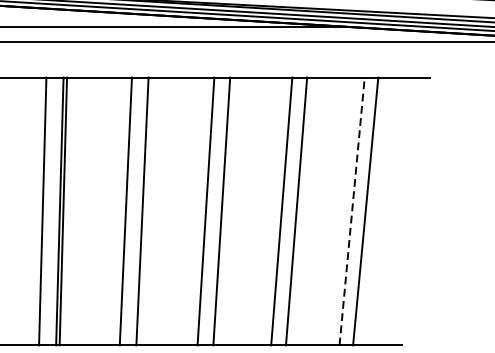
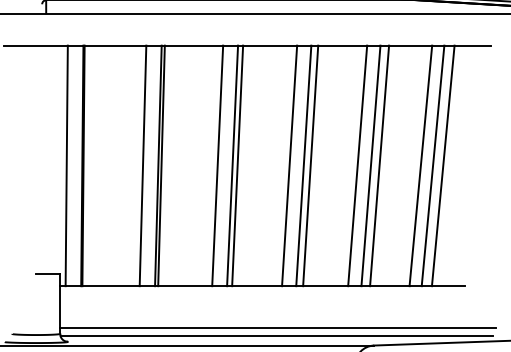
line: (147, 210) -> (237, 165), added
line: (229, 210) -> (310, 165), added
line: (306, 210) -> (379, 165), added
line: (351, 210) -> (420, 165), dashed -> solid
line: (376, 210) -> (442, 165), added

